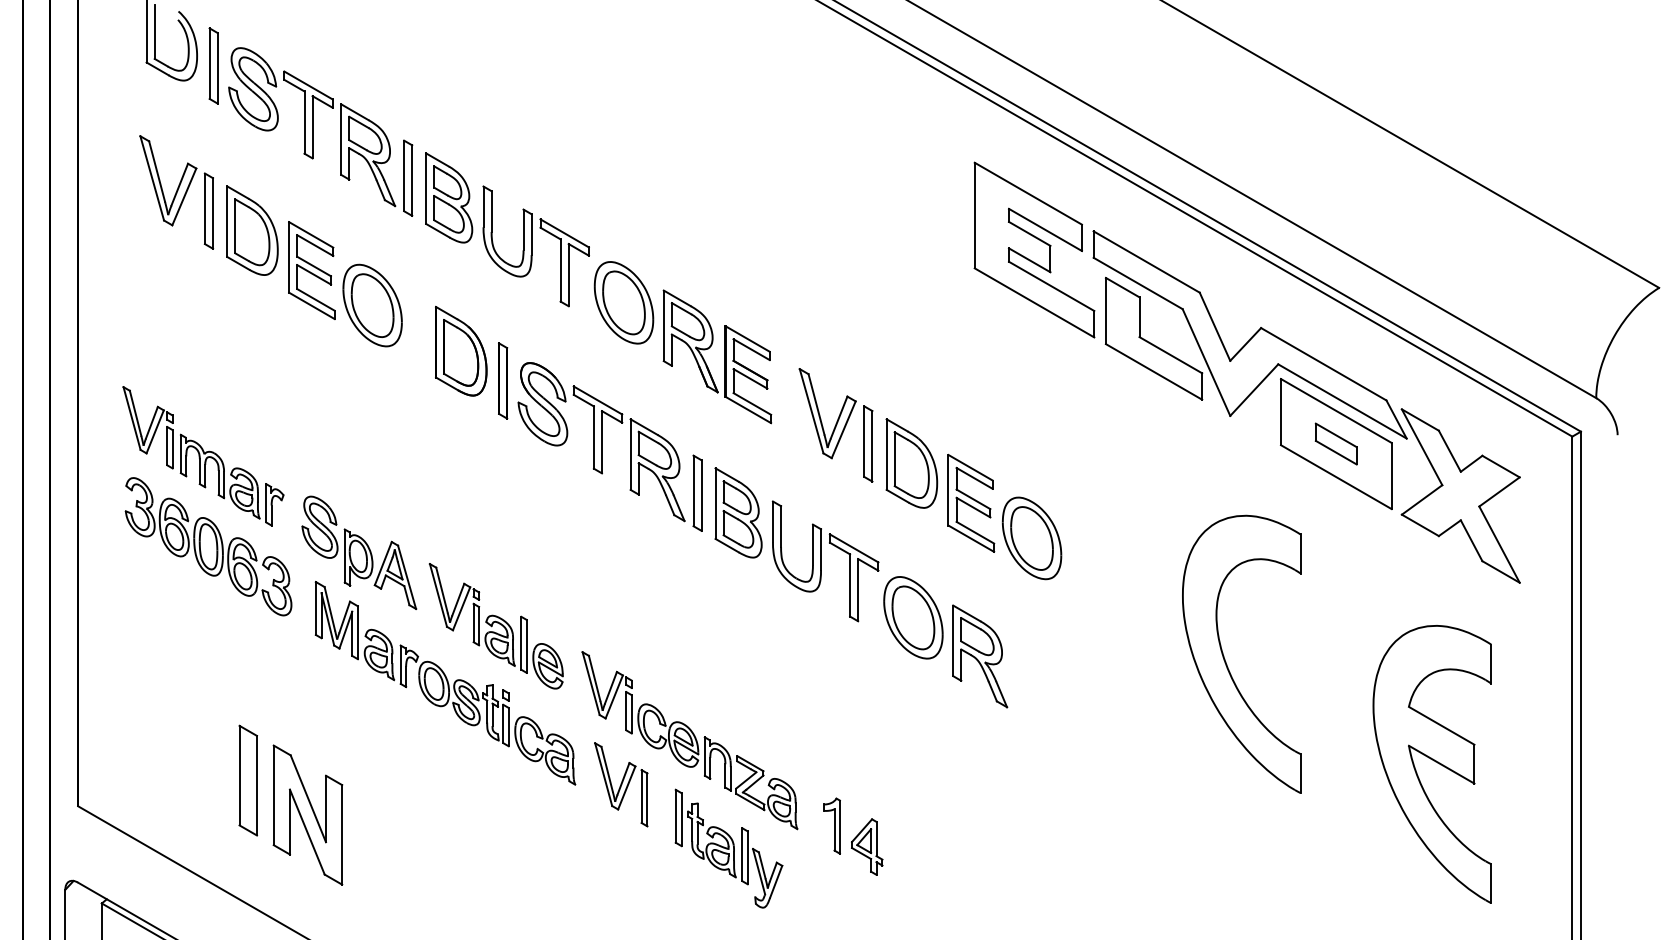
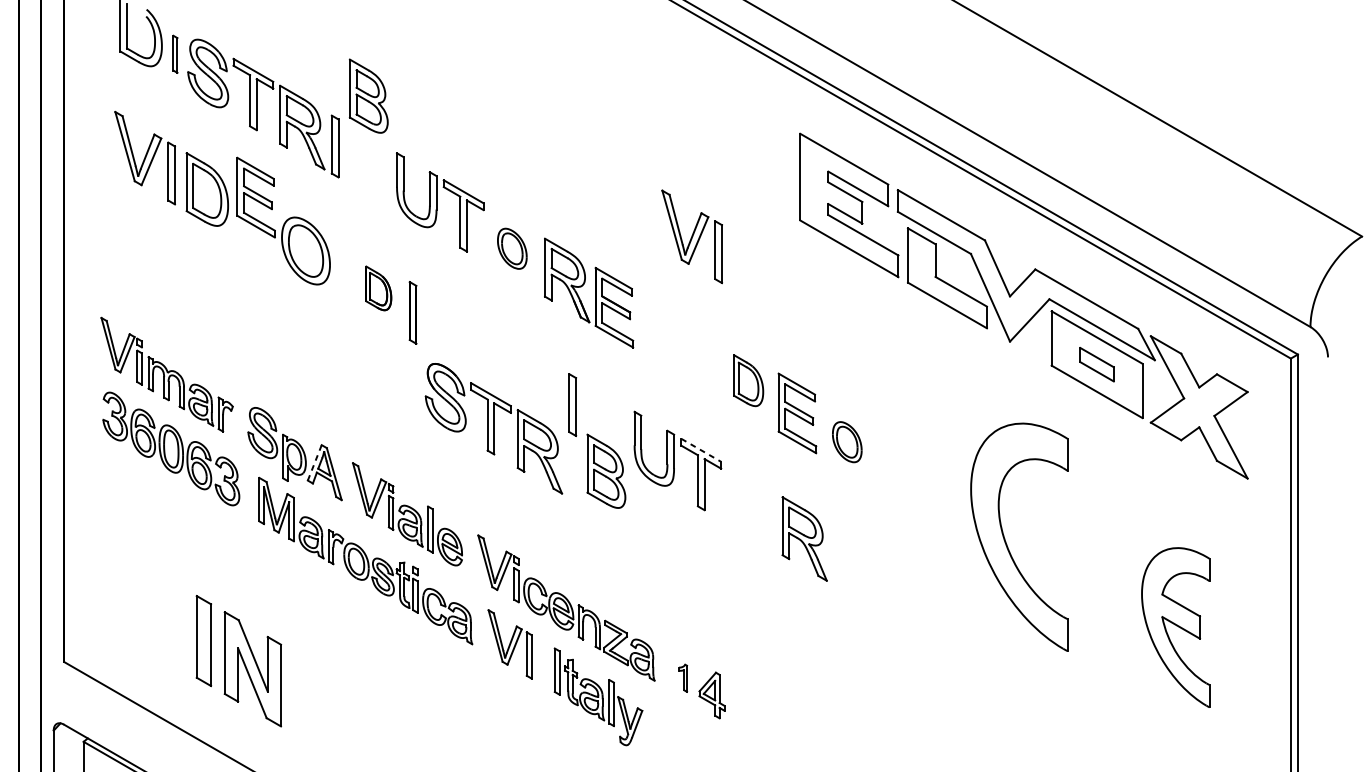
part: (213, 65) -> (175, 53), size x0.6
part: (449, 197) -> (369, 95), moved
part: (311, 270) -> (255, 197), moved
part: (623, 302) -> (511, 248), size x0.6
part: (461, 350) -> (378, 287), size x0.6
part: (835, 425) -> (691, 237), moved
part: (601, 442) -> (493, 429), moved
part: (911, 463) -> (748, 380), size x0.7
part: (738, 512) -> (606, 470), moved
part: (1031, 538) -> (846, 442), size x0.6
line: (854, 548) -> (701, 450), solid -> dashed
line: (383, 563) -> (314, 462), solid -> dashed
part: (913, 617) -> (749, 507), removed
part: (1431, 764) -> (1175, 627), size x0.7
part: (831, 825) -> (682, 677), size x0.6

